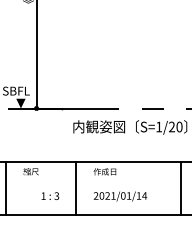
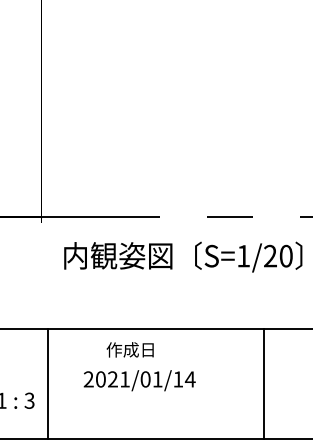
line: (75, 188) -> (47, 384), moved
line: (180, 188) -> (263, 384), moved
text: (120, 196) -> (139, 380), moved

